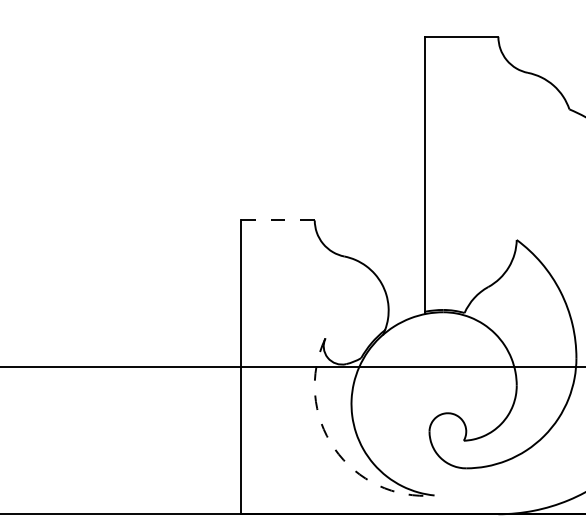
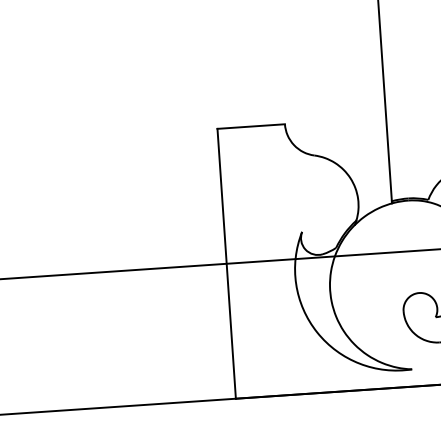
line: (278, 220) -> (251, 126), dashed -> solid
arc: (334, 448) -> (317, 332), dashed -> solid

